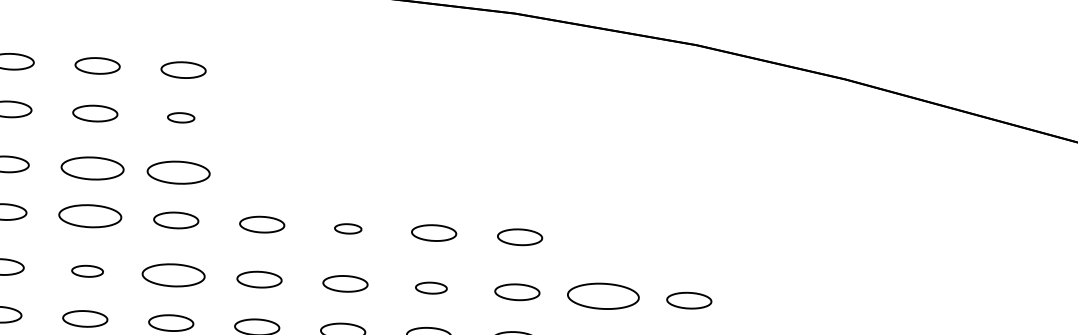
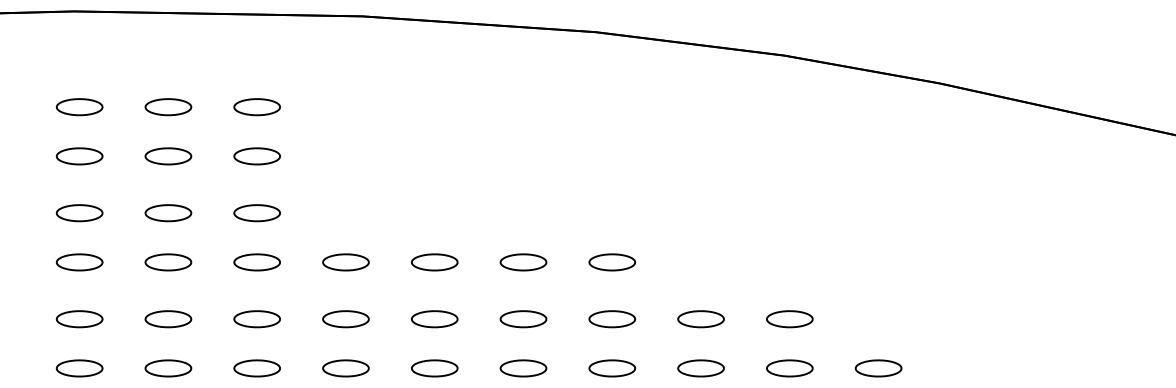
part: (180, 117) -> (256, 156), size x1.67
part: (92, 168) -> (168, 213), size x0.71
part: (177, 173) -> (256, 213), size x0.71
part: (90, 216) -> (168, 262), size x0.71
part: (347, 228) -> (434, 262), size x1.67
part: (87, 271) -> (168, 319), size x1.43
part: (172, 275) -> (256, 319), size x0.71
part: (431, 288) -> (523, 319), size x1.43
part: (602, 296) -> (700, 319), size x0.62

